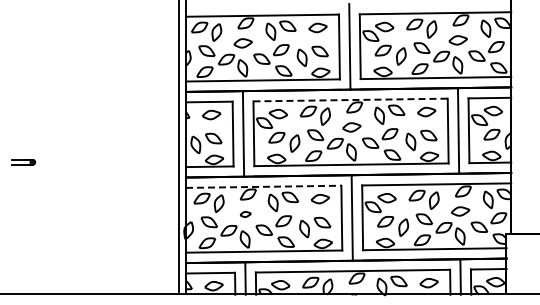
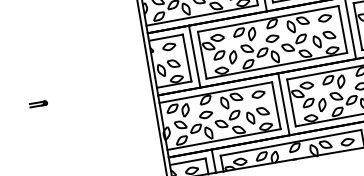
line: (351, 100) -> (268, 19), dashed -> solid
line: (263, 186) -> (215, 92), dashed -> solid
part: (245, 214) -> (206, 114), size x1.67

